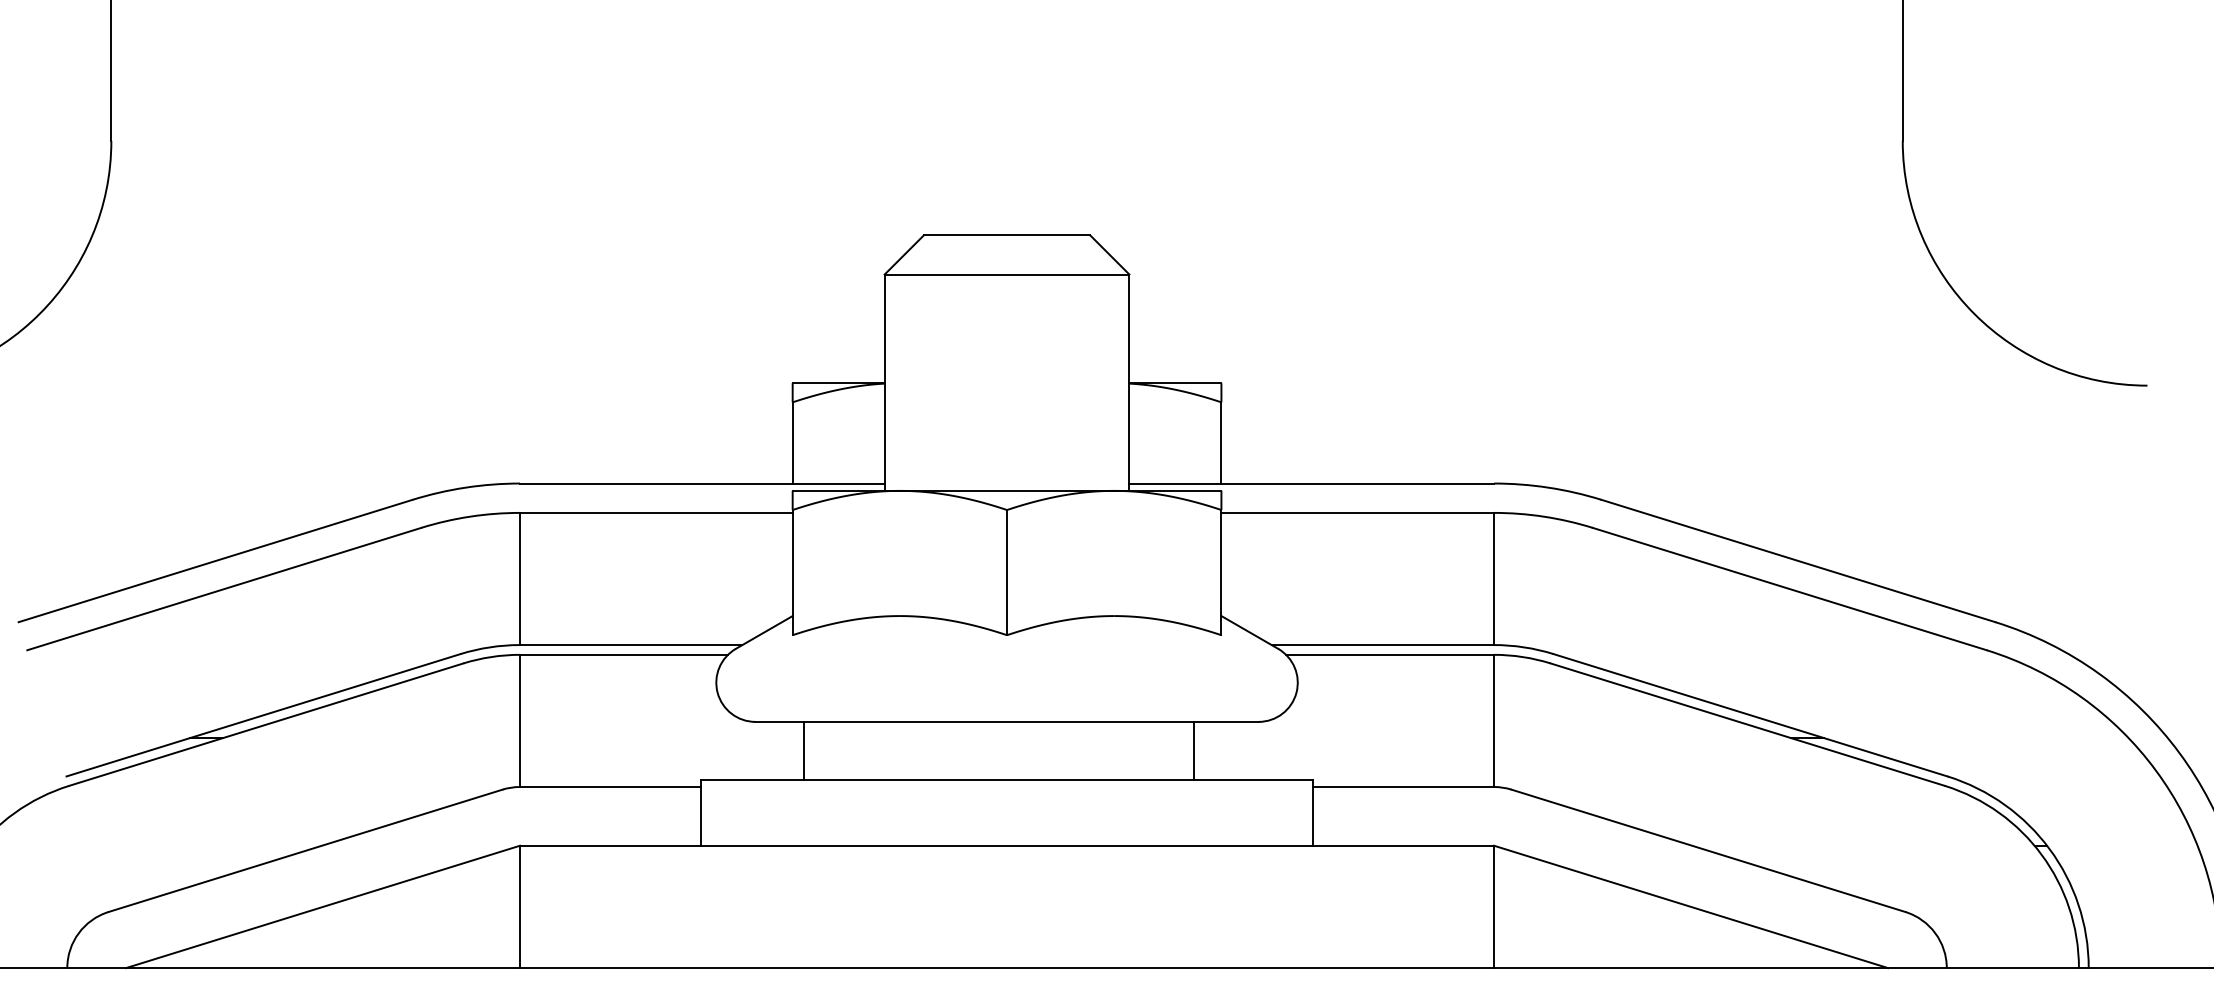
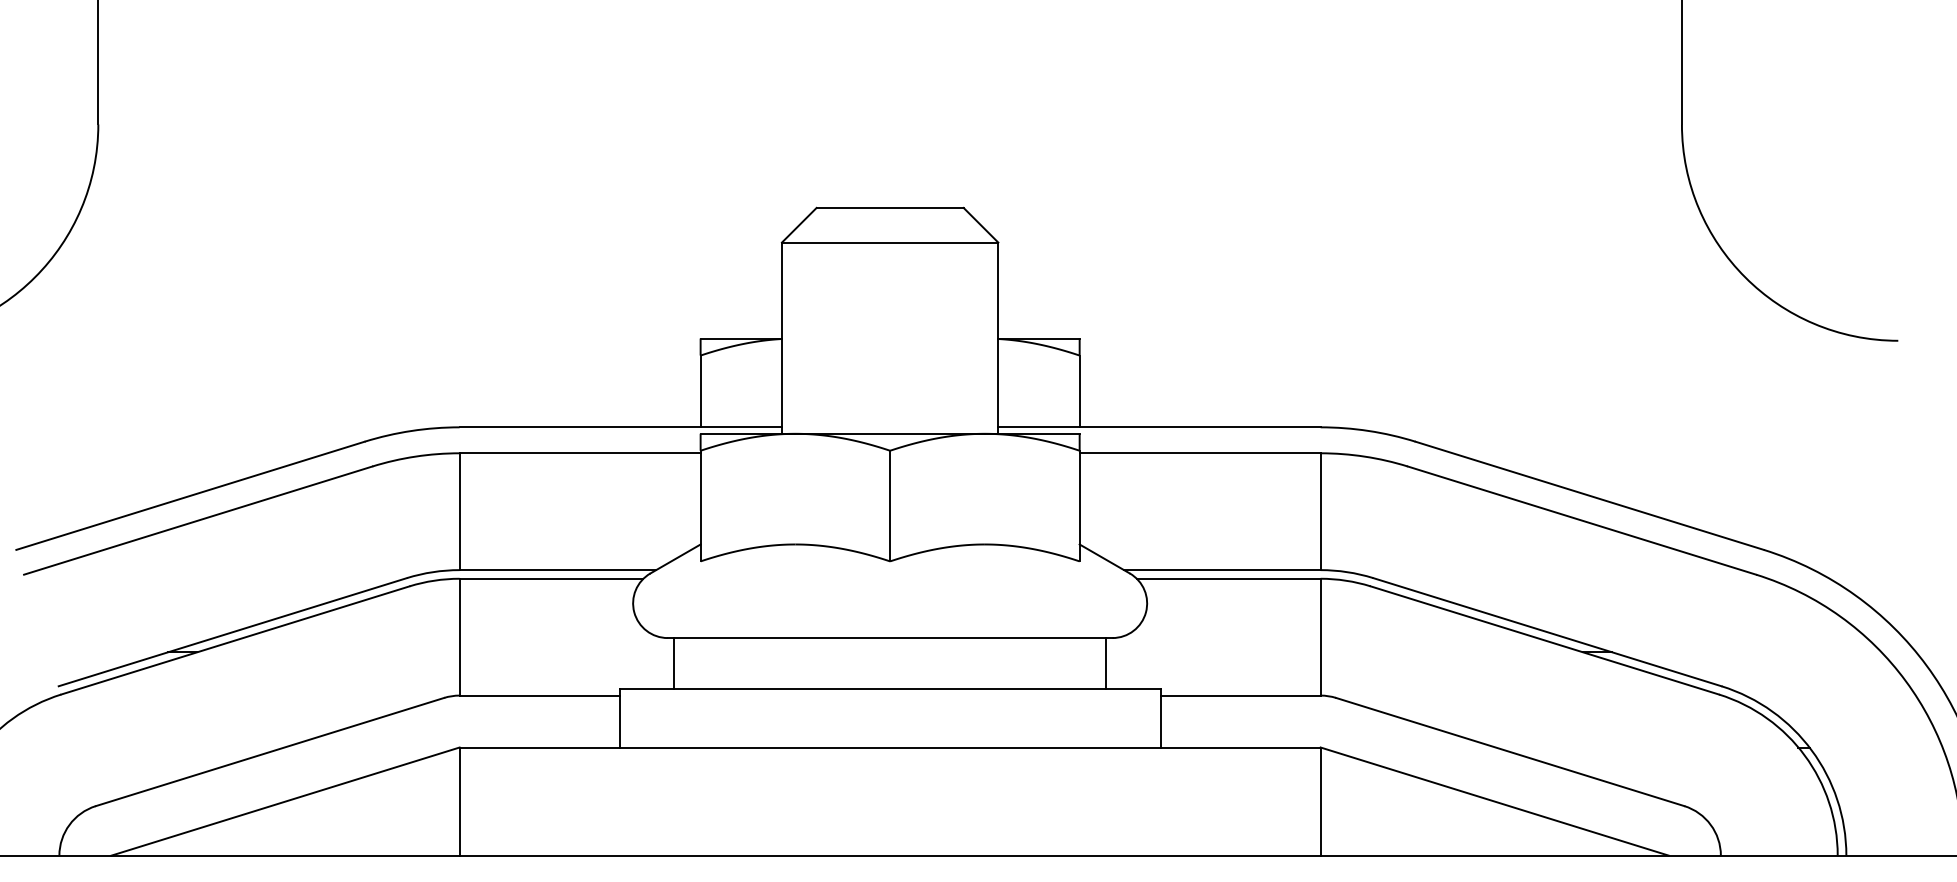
line: (803, 750) -> (673, 663), moved
line: (1194, 750) -> (1106, 663), moved

